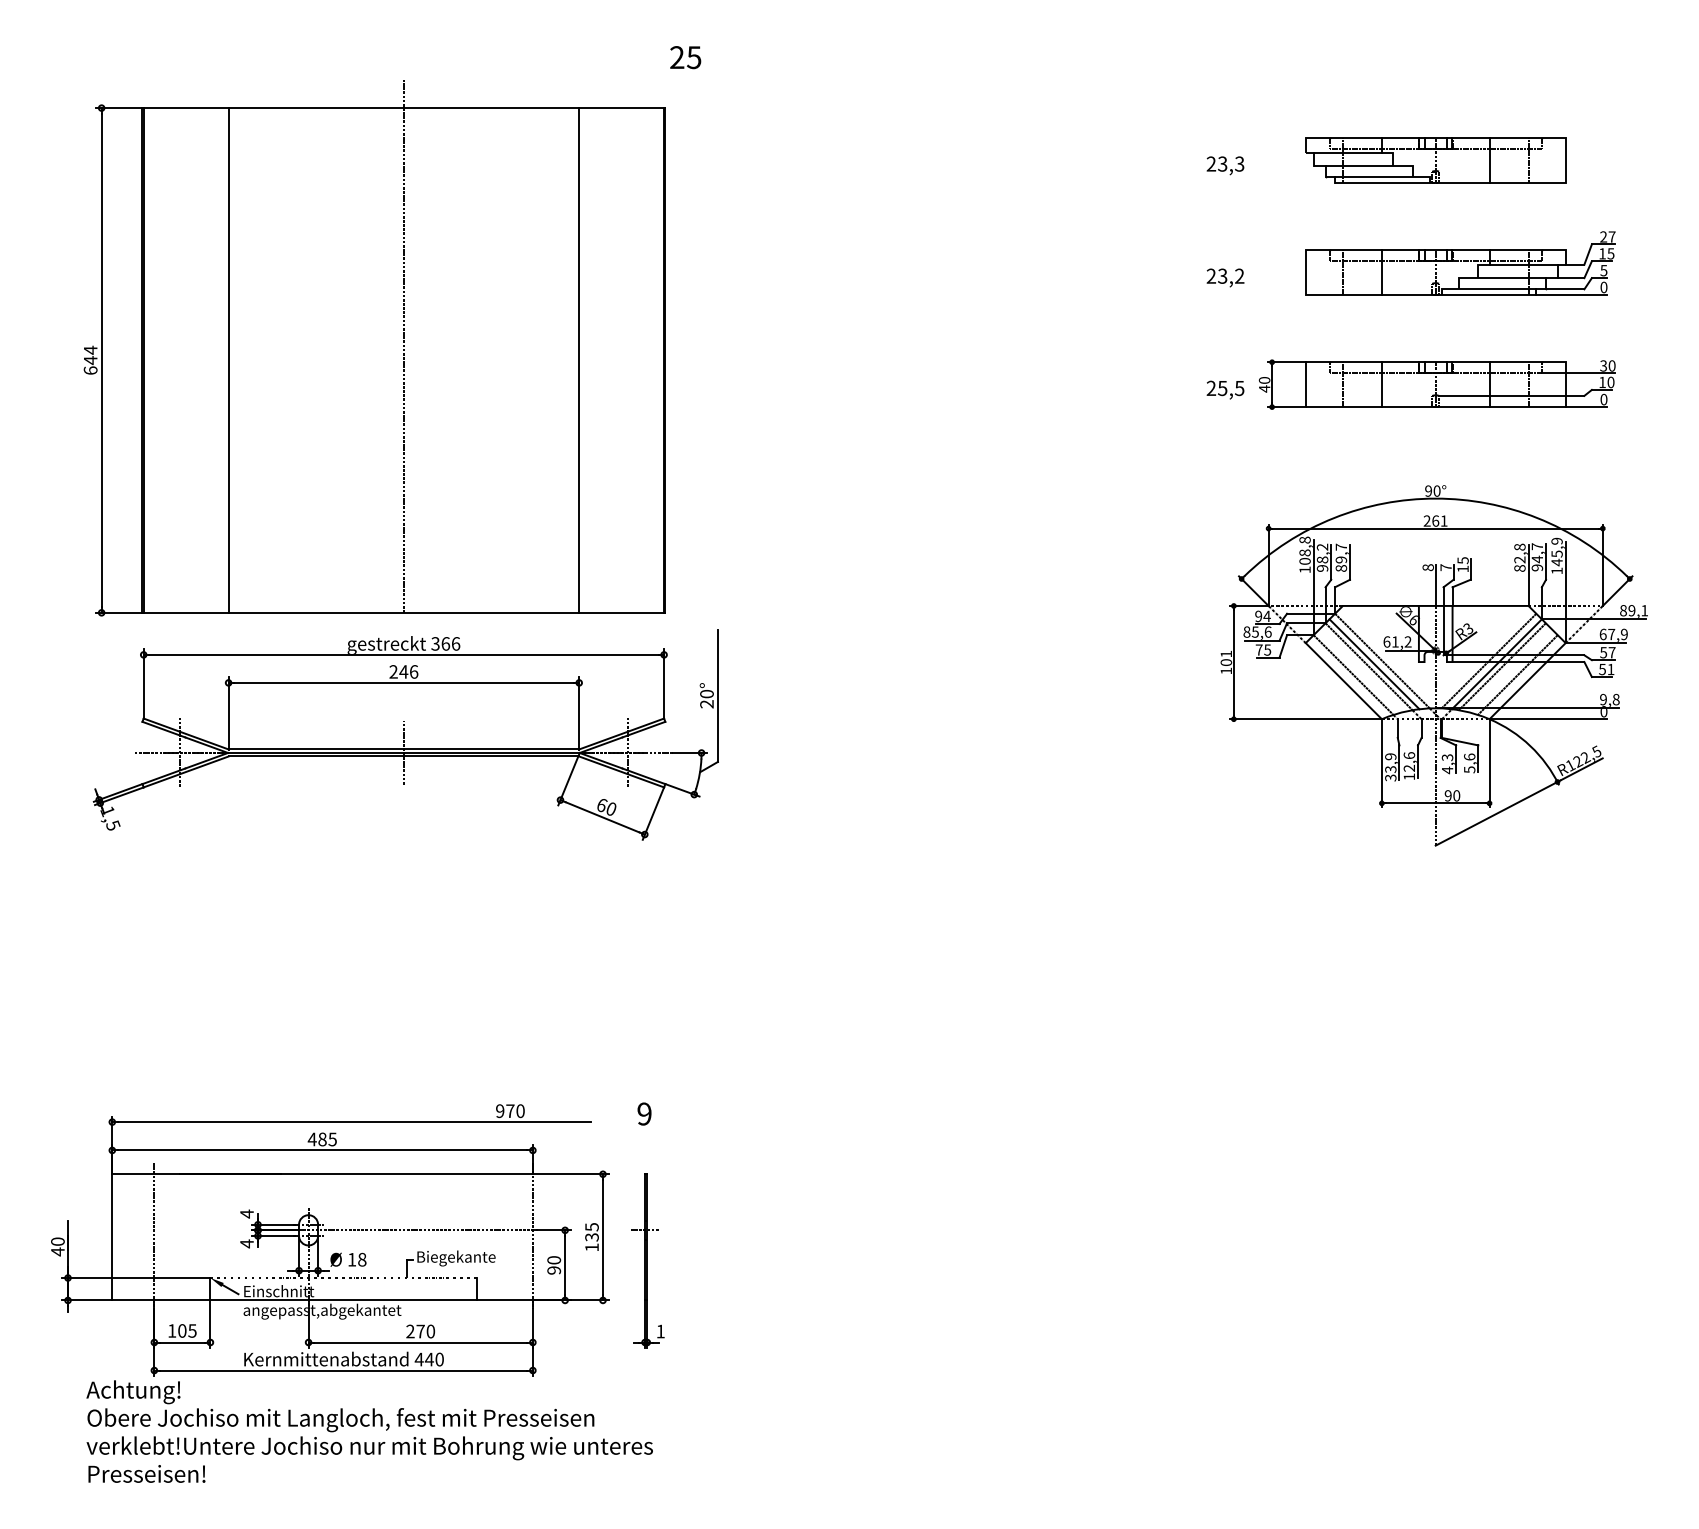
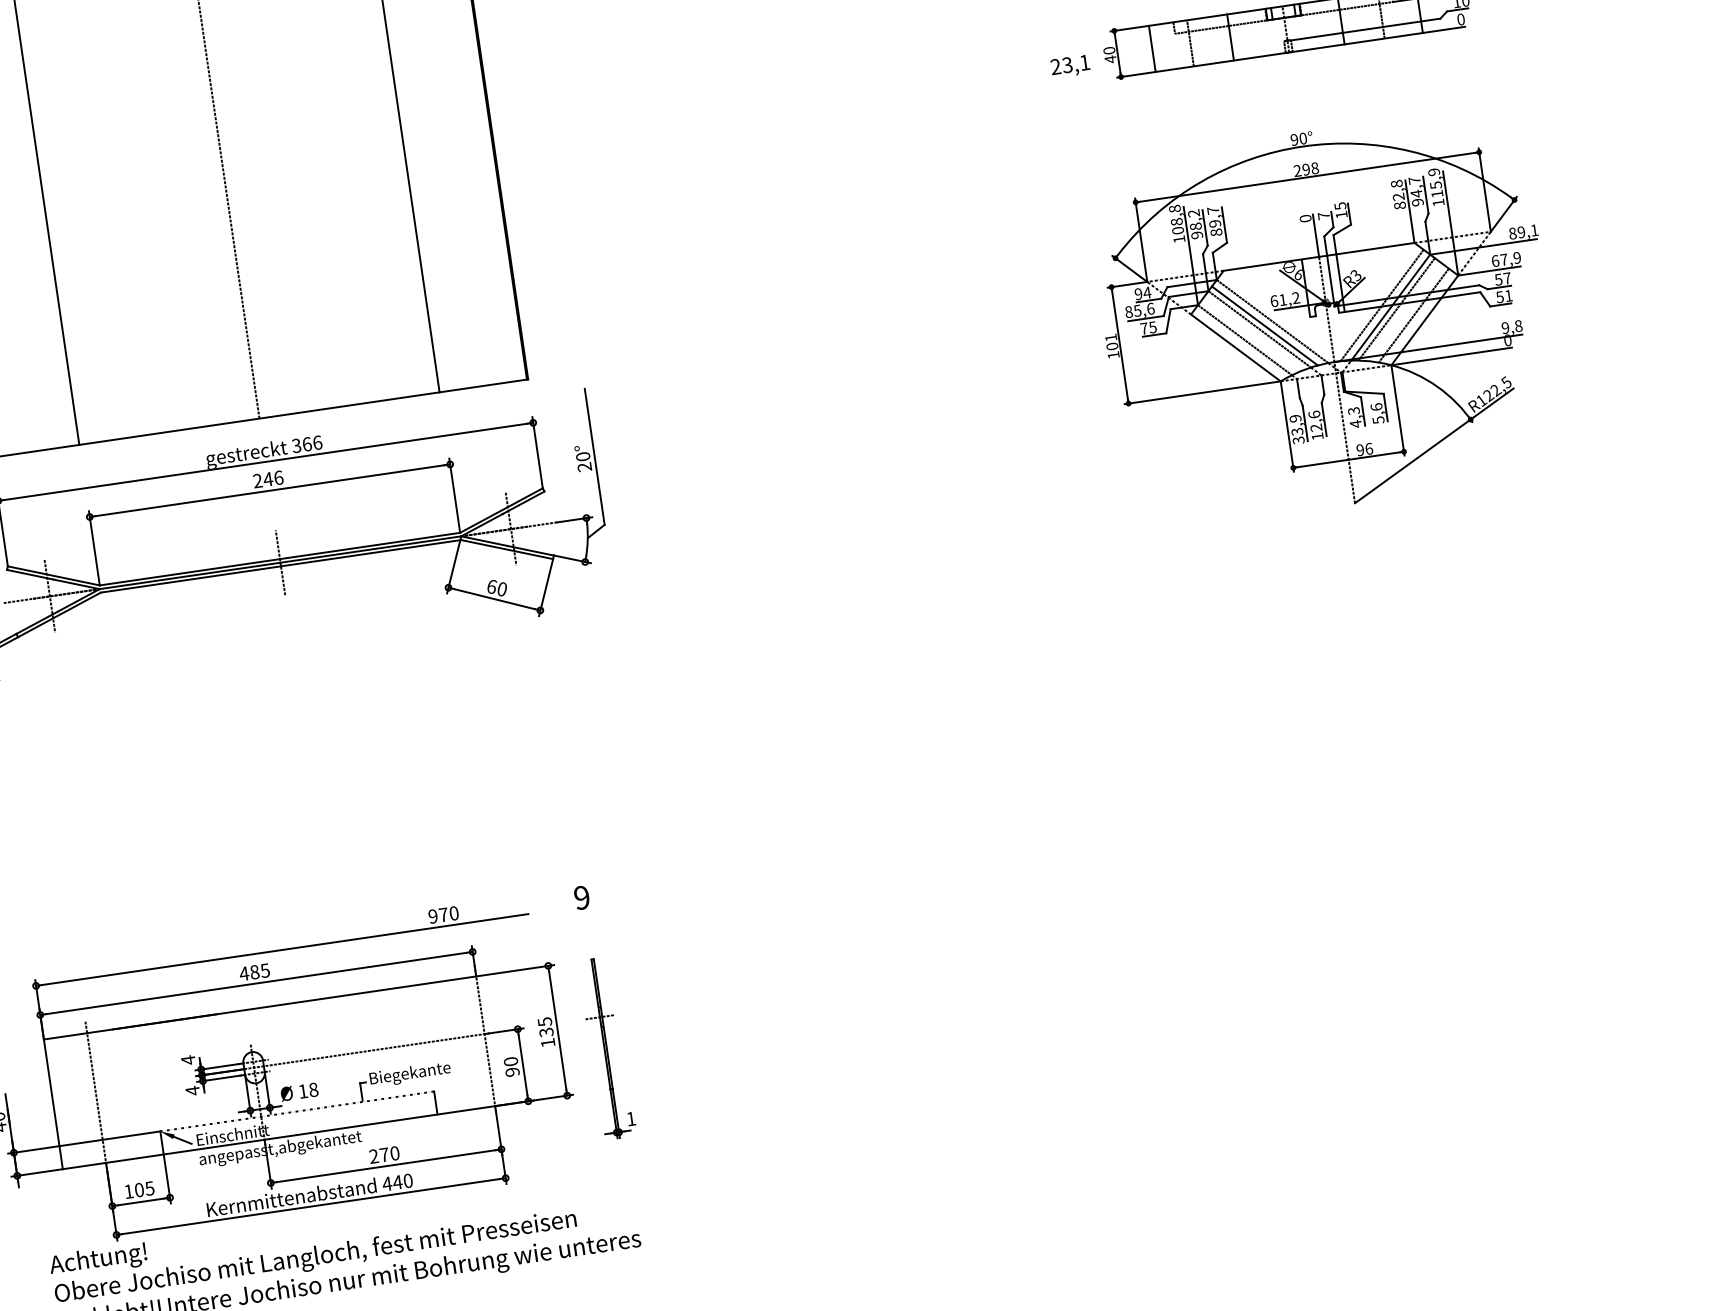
text: (1231, 388) -> (1076, 63), 25,5 -> 23,1
text: (1439, 520) -> (1310, 168), 261 -> 298
text: (1556, 562) -> (1436, 194), 145,9 -> 115,9
text: (1428, 567) -> (1305, 218), 8 -> 0
text: (1456, 795) -> (1368, 448), 90 -> 96

